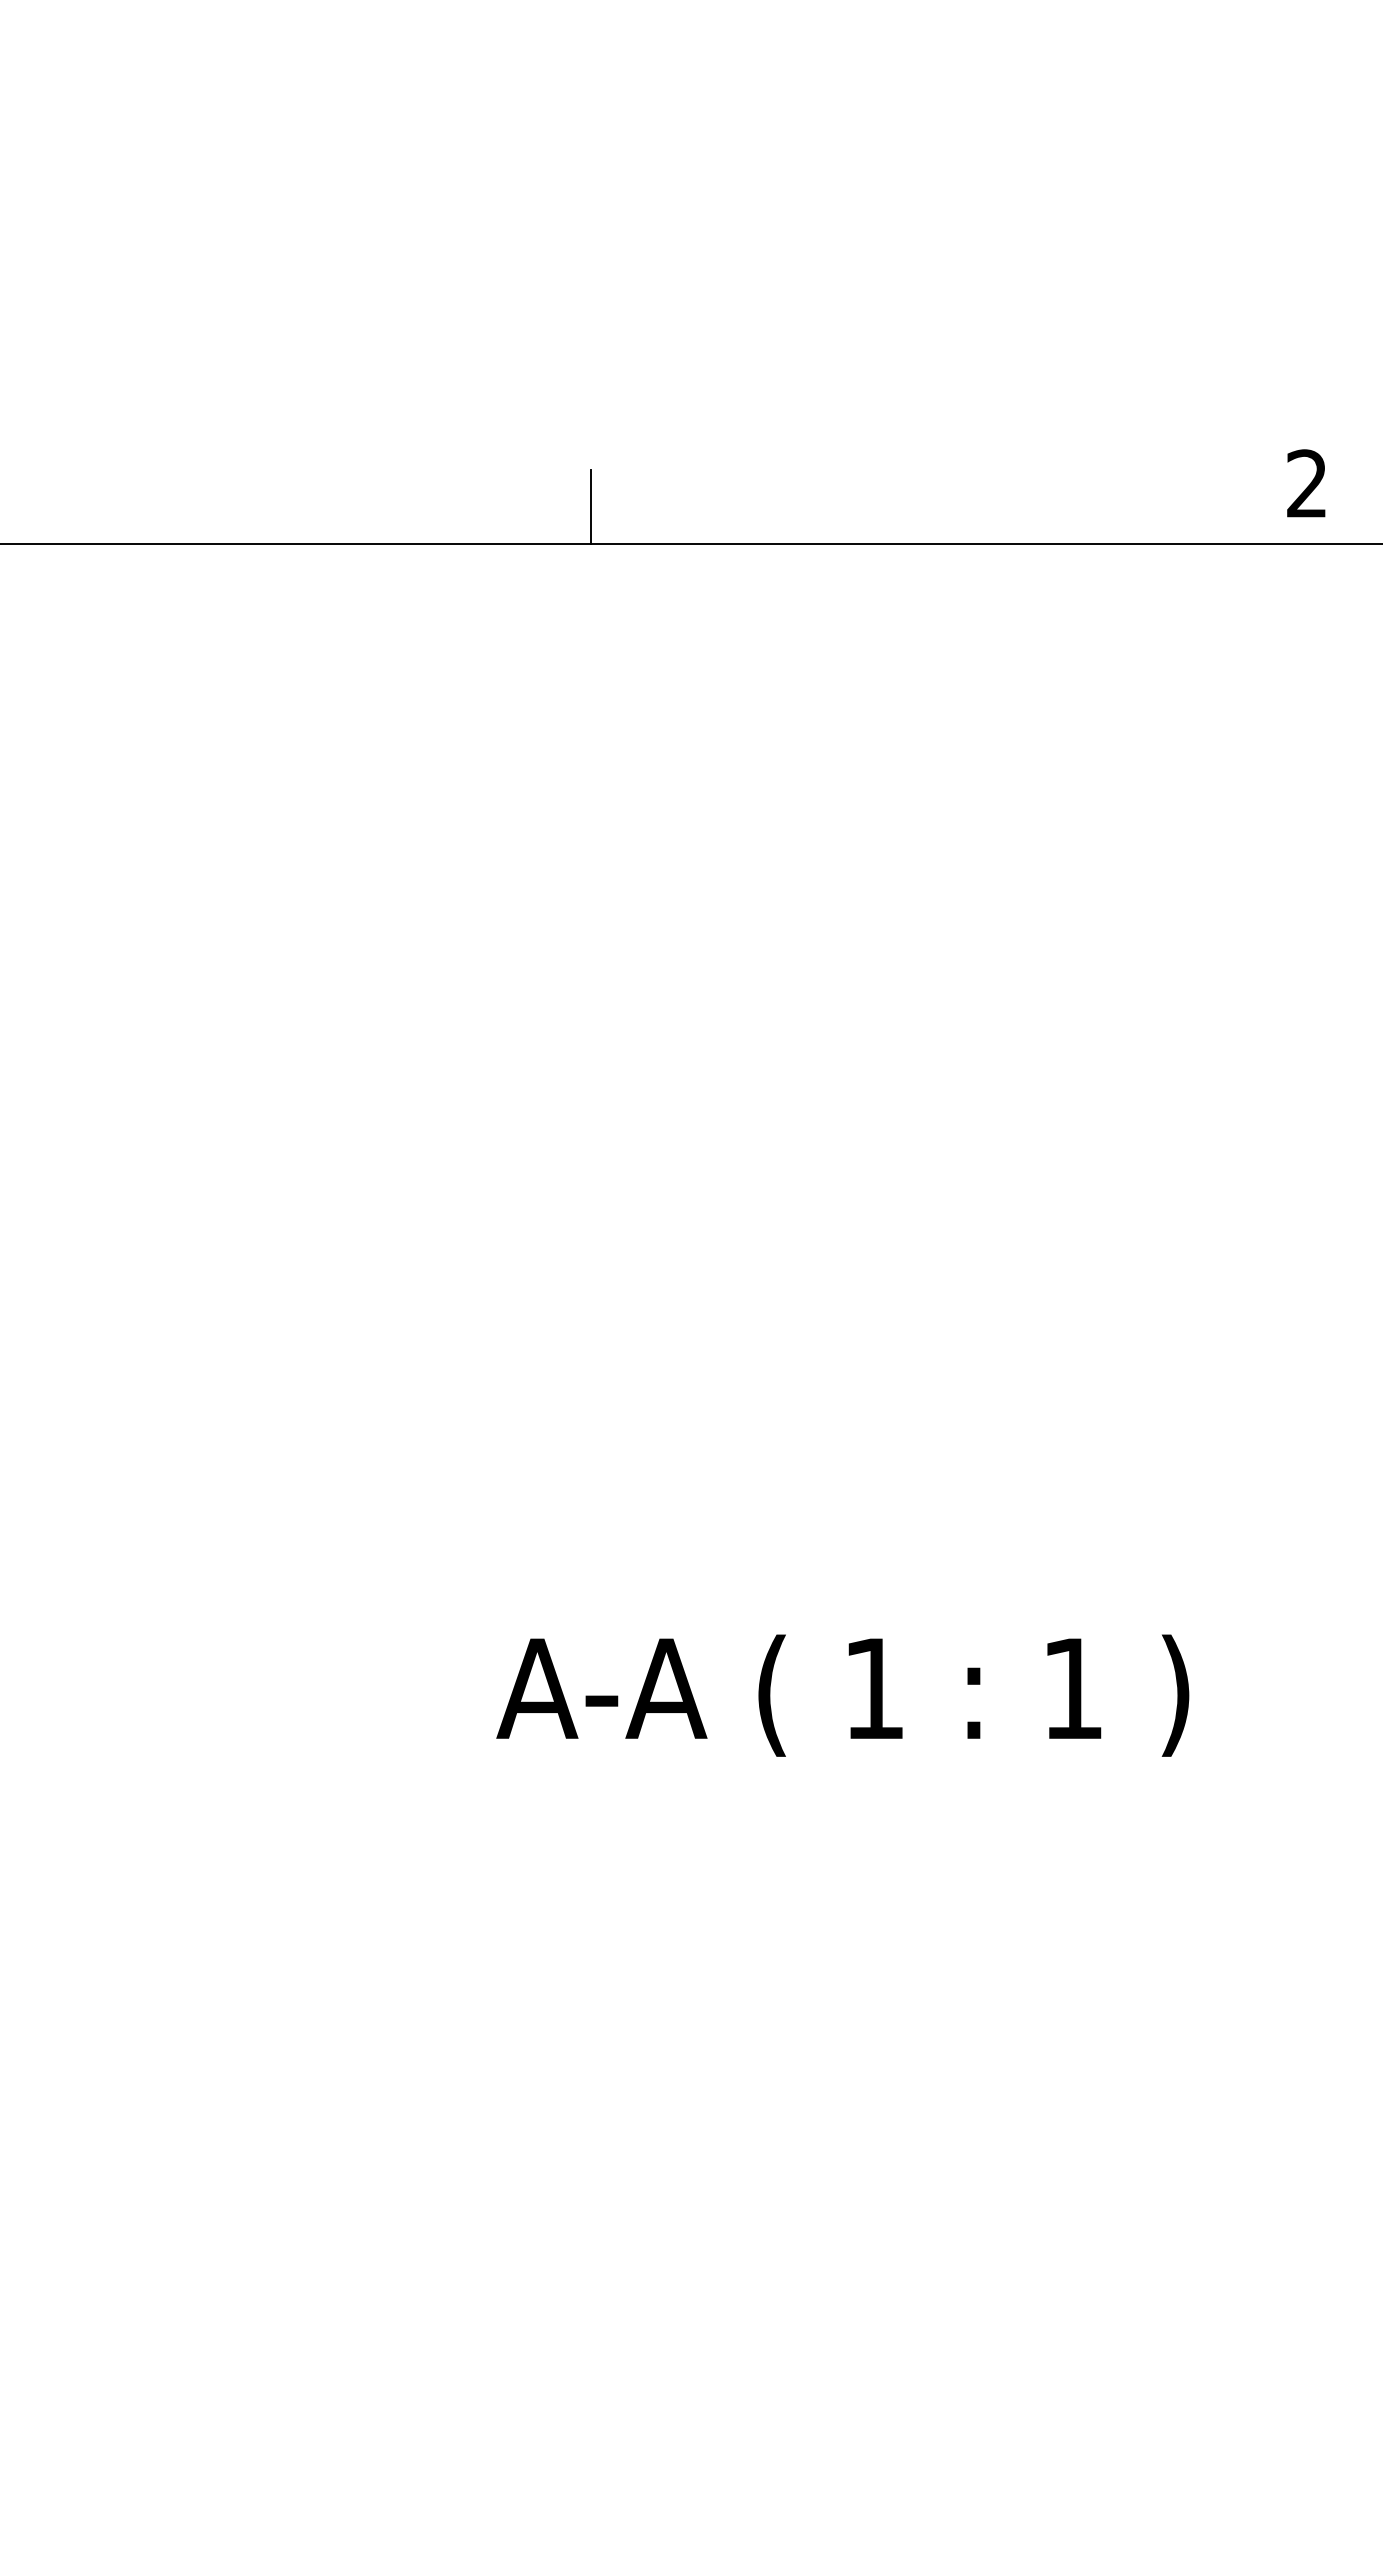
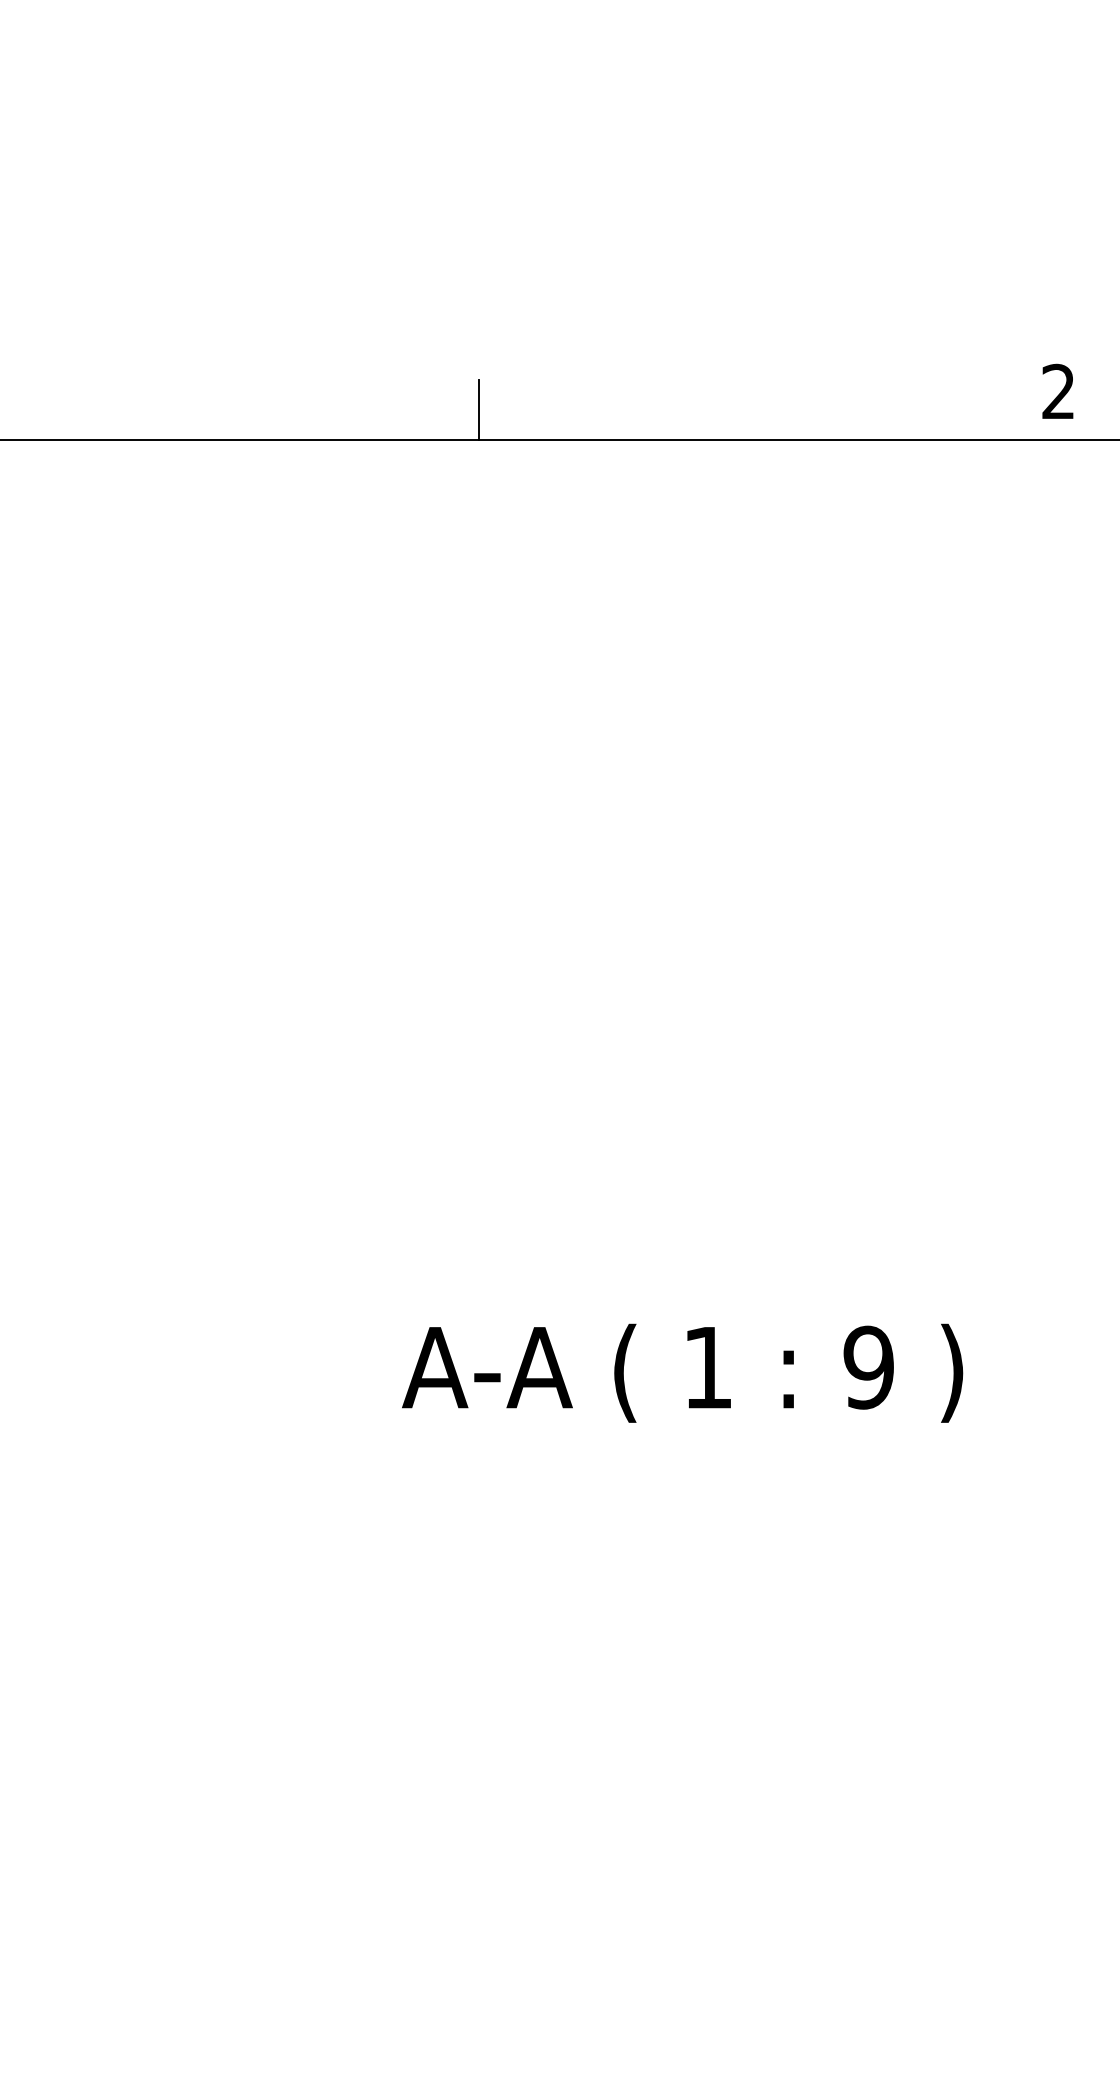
text: (1072, 1688) -> (868, 1367), 1 -> 9

